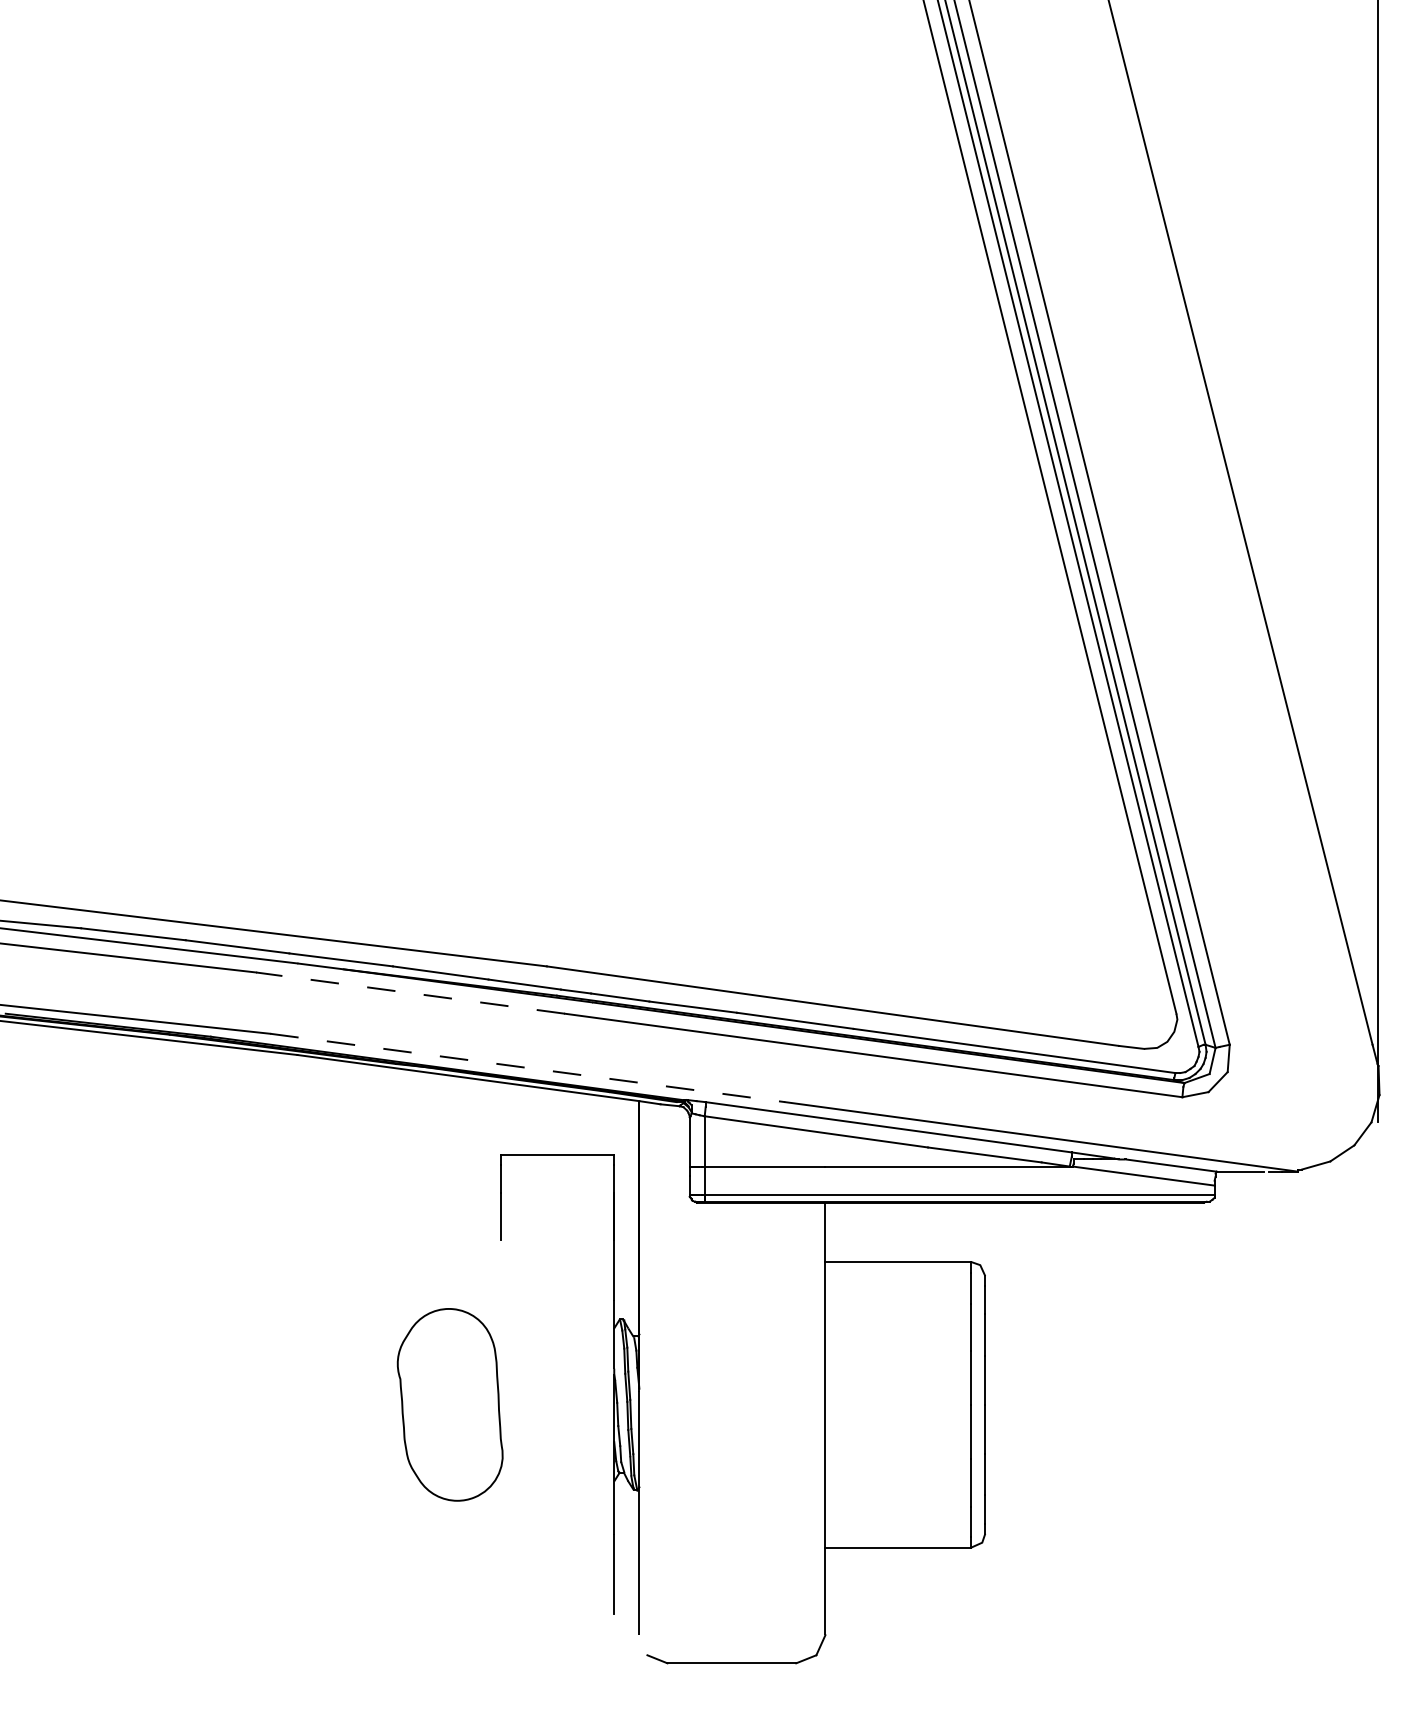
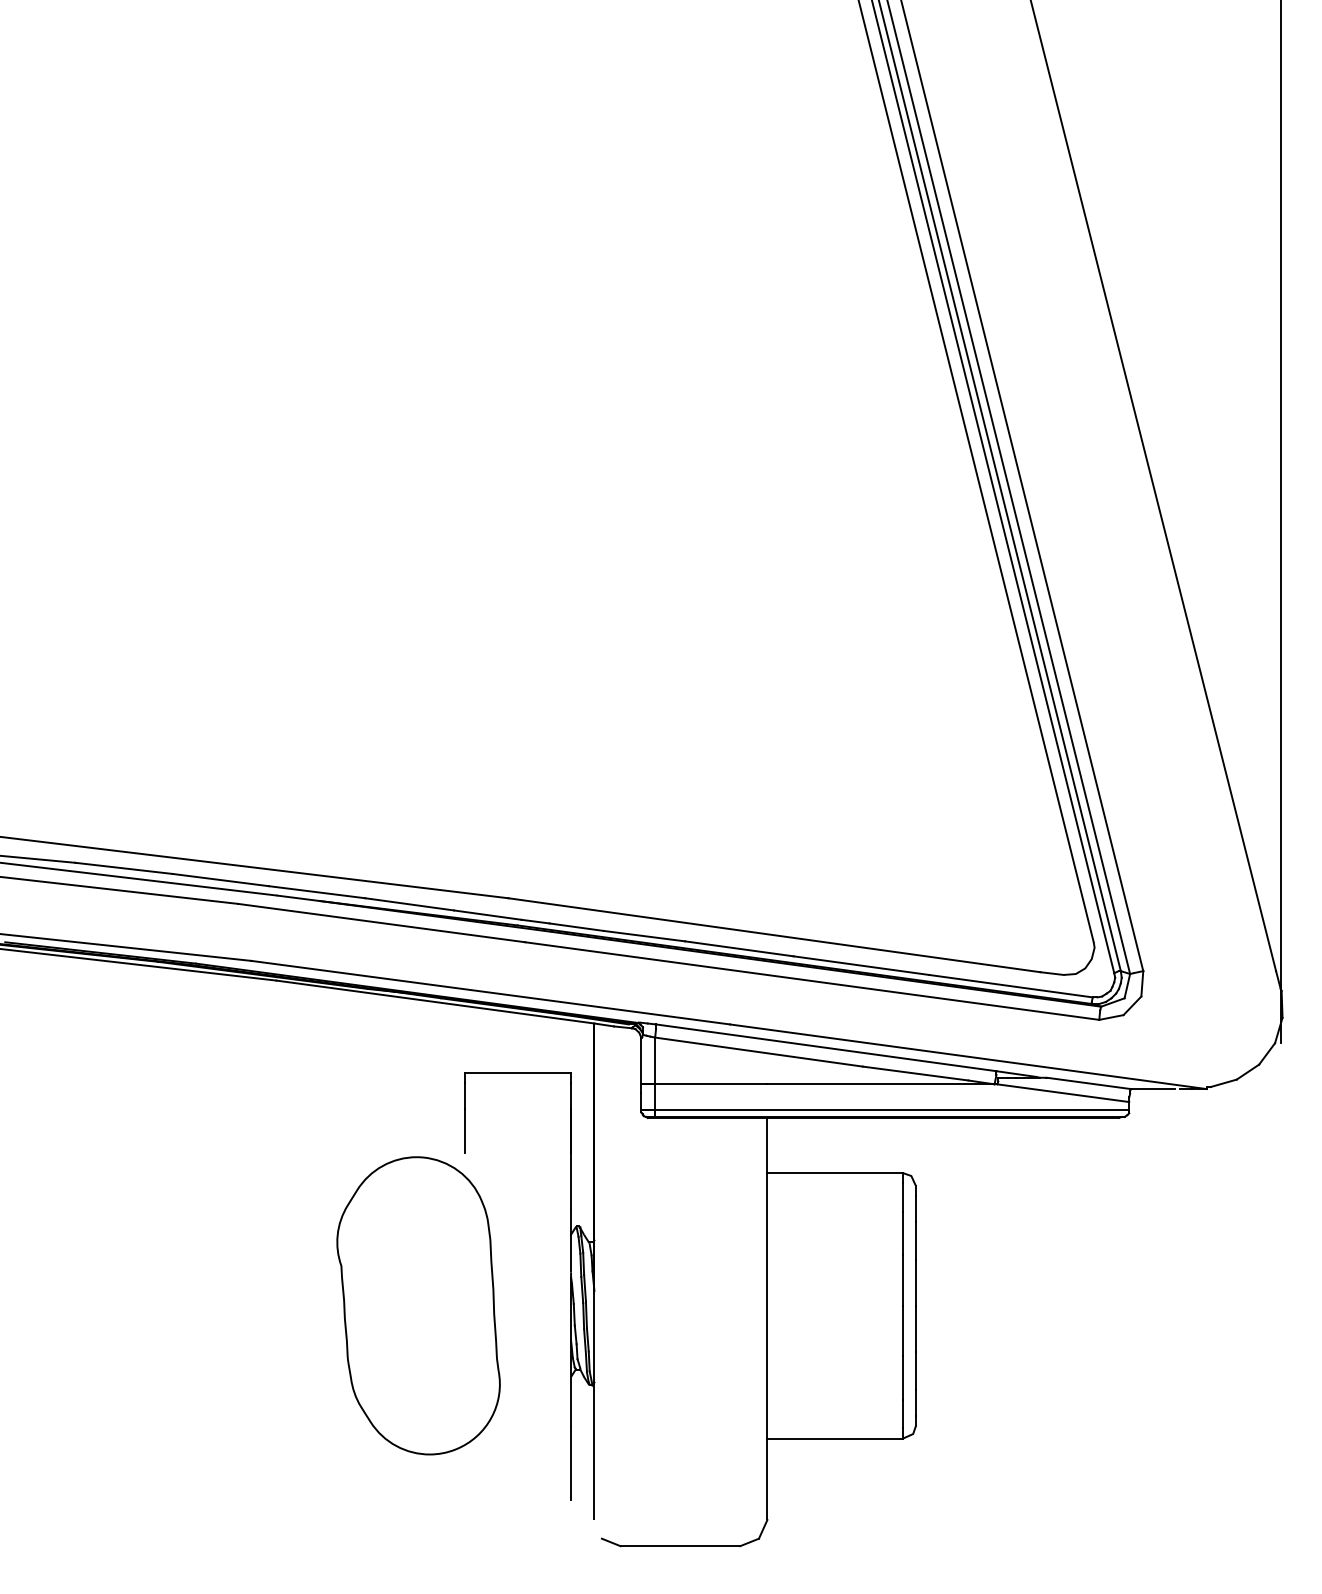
line: (410, 993) -> (381, 923), dashed -> solid
line: (528, 1067) -> (491, 992), dashed -> solid
part: (450, 1404) -> (418, 1305), size x1.67

